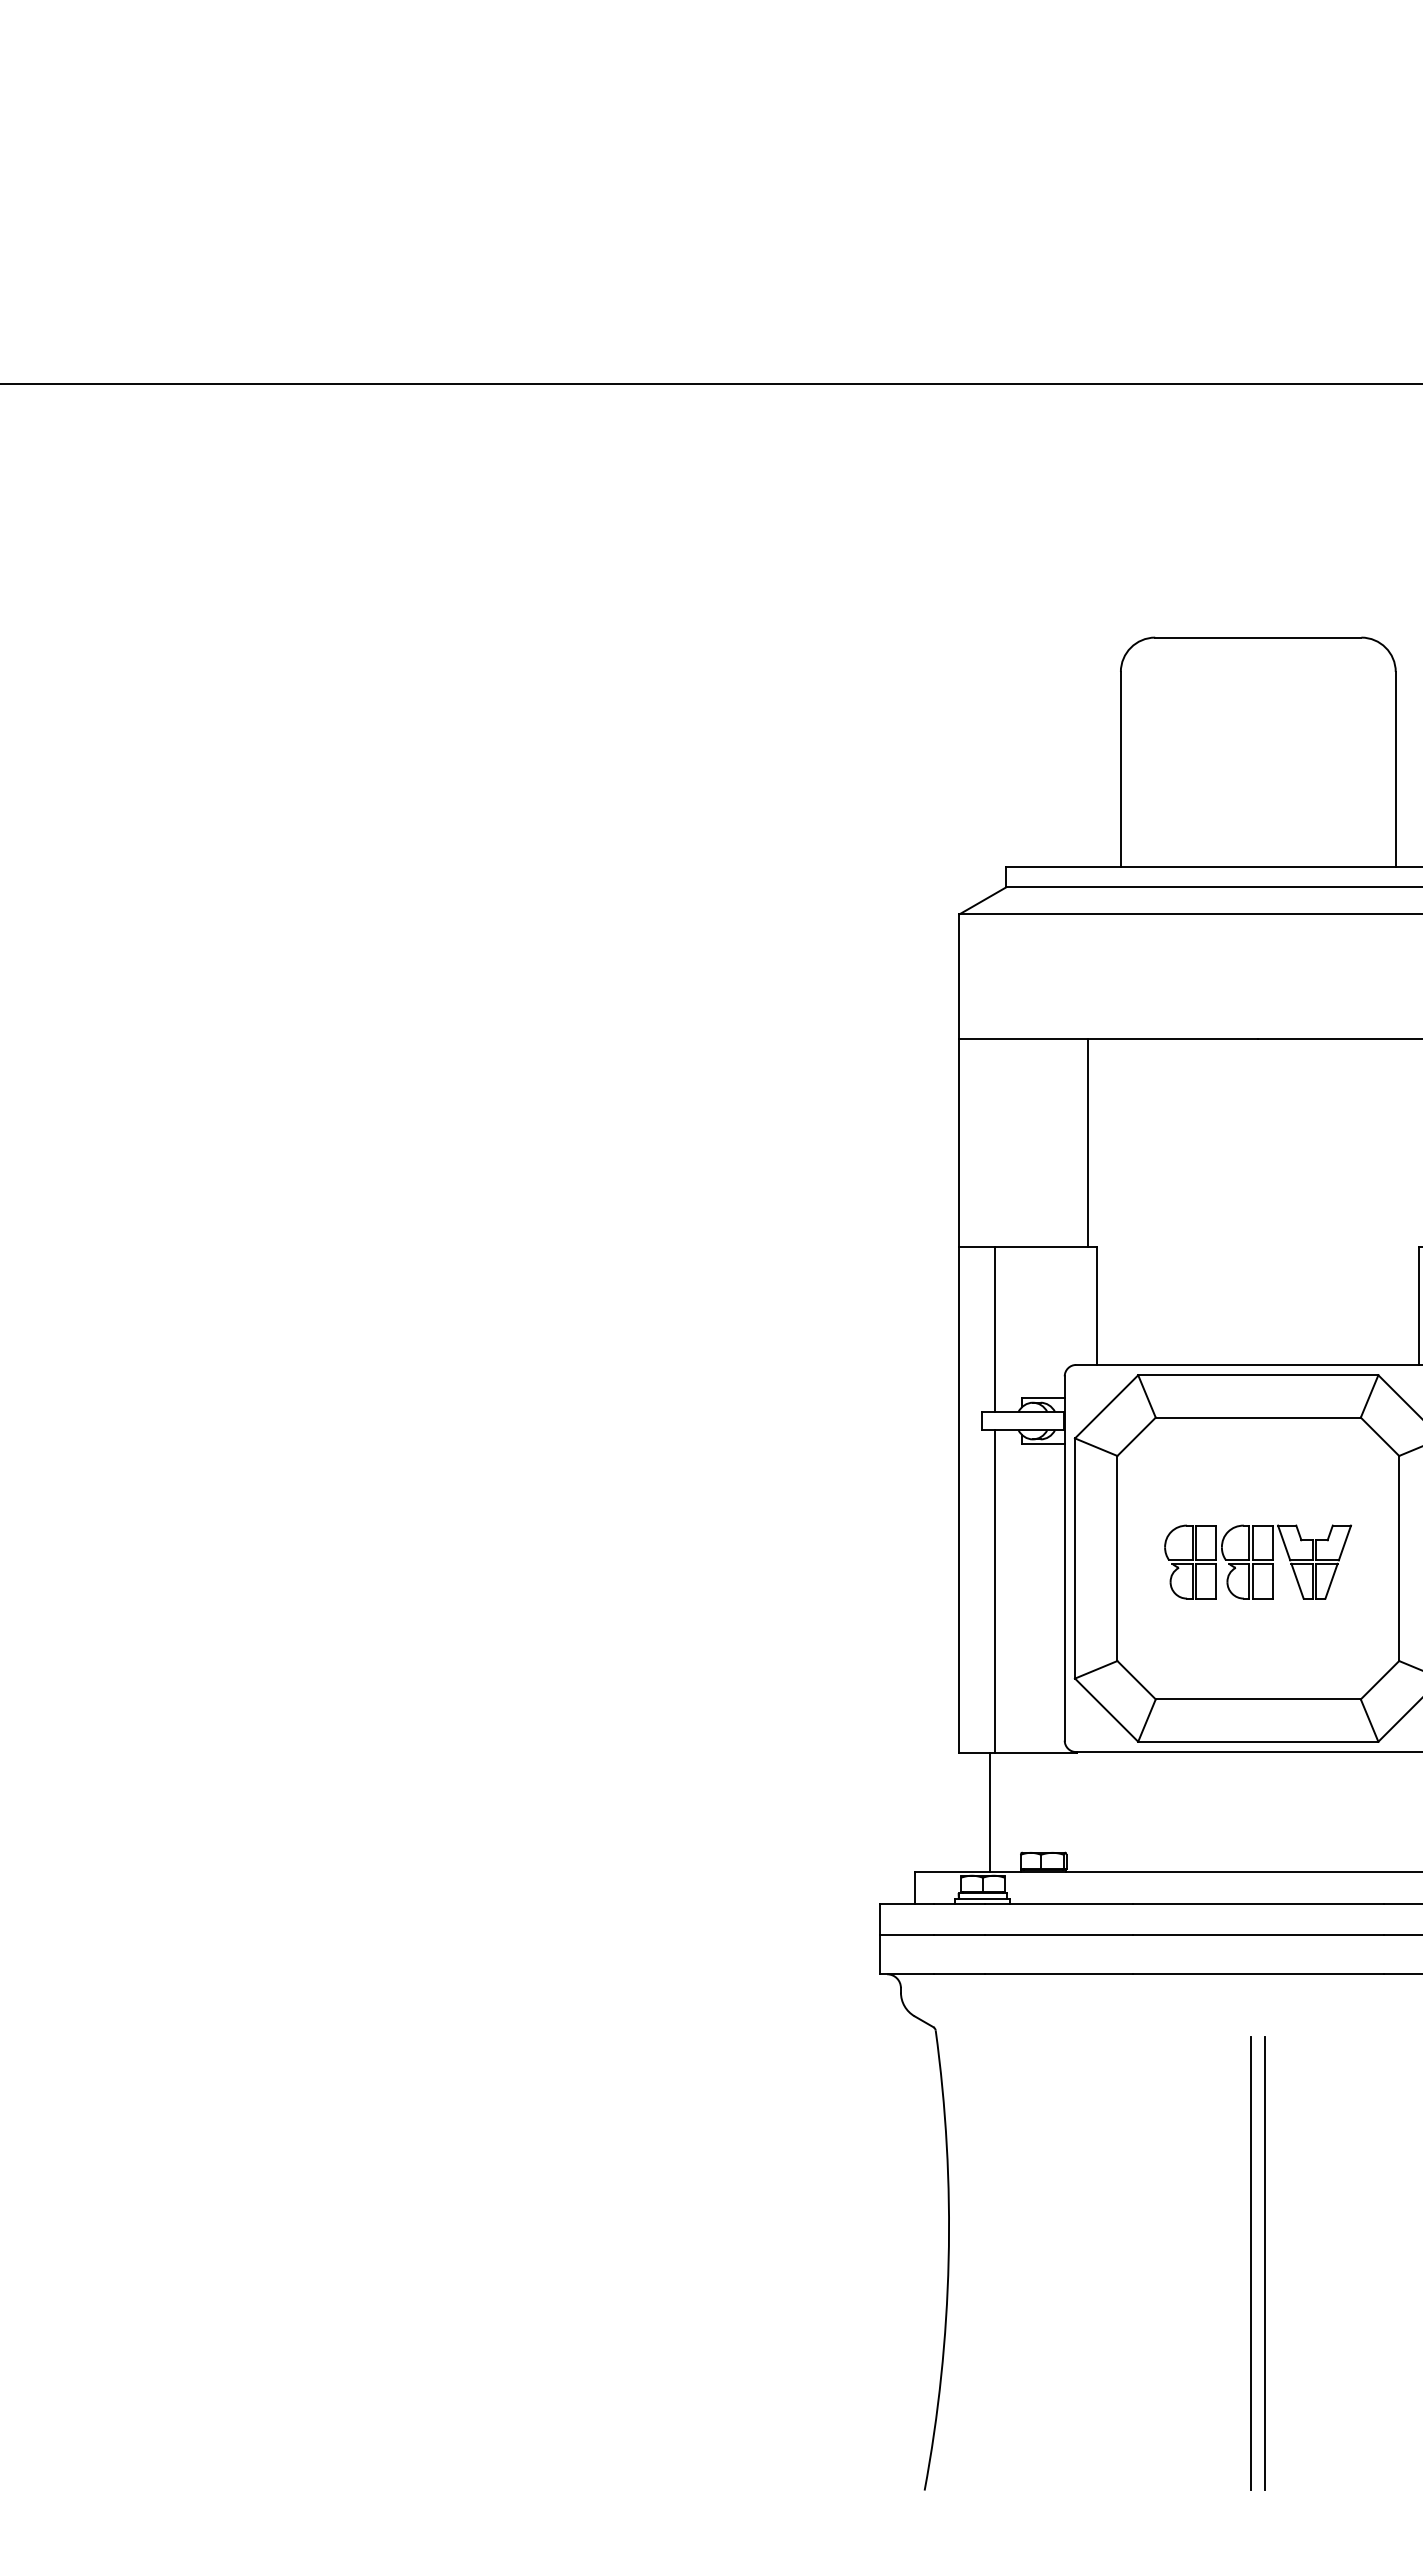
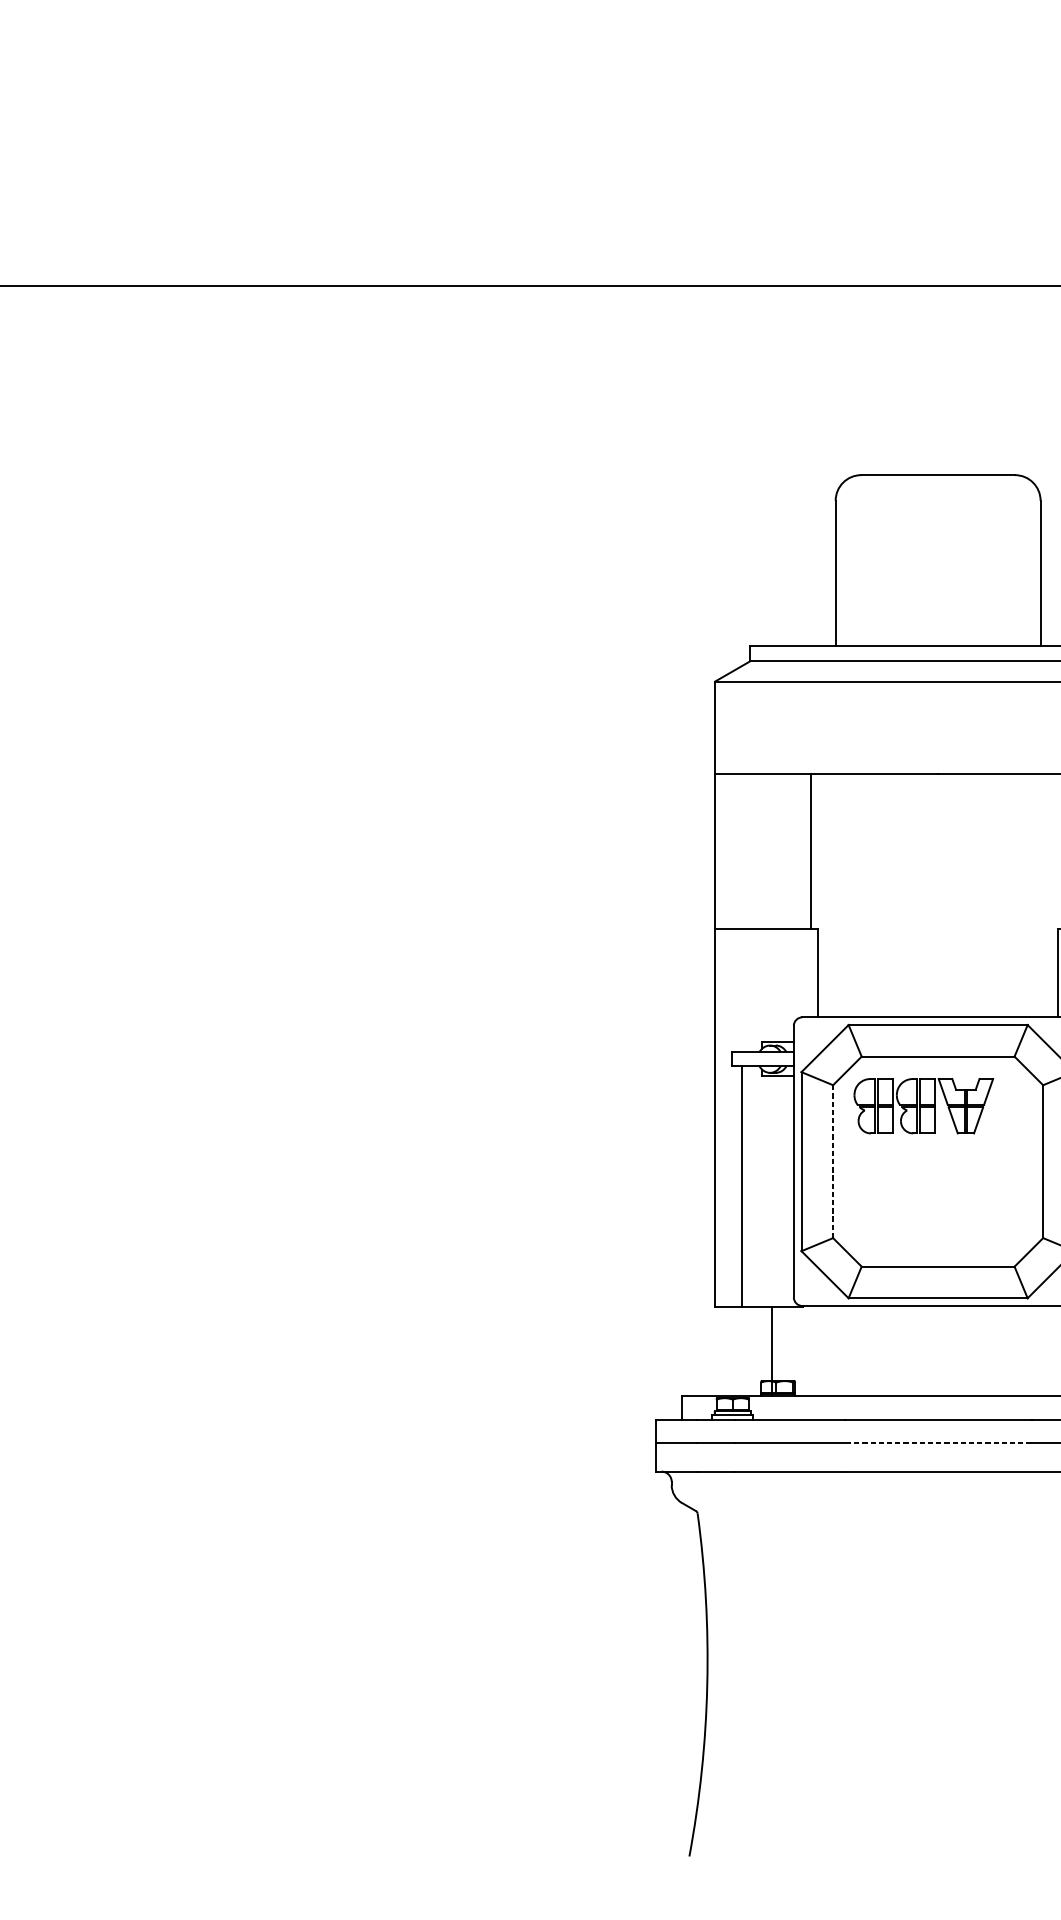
line: (995, 1328) -> (742, 990), removed
line: (1117, 1558) -> (833, 1161), solid -> dashed
part: (1257, 1561) -> (923, 1105), moved
line: (990, 1812) -> (772, 1351), moved
line: (1257, 1935) -> (937, 1442), solid -> dashed
line: (1251, 2262) -> (933, 1686), removed
line: (1264, 2263) -> (942, 1687), removed

